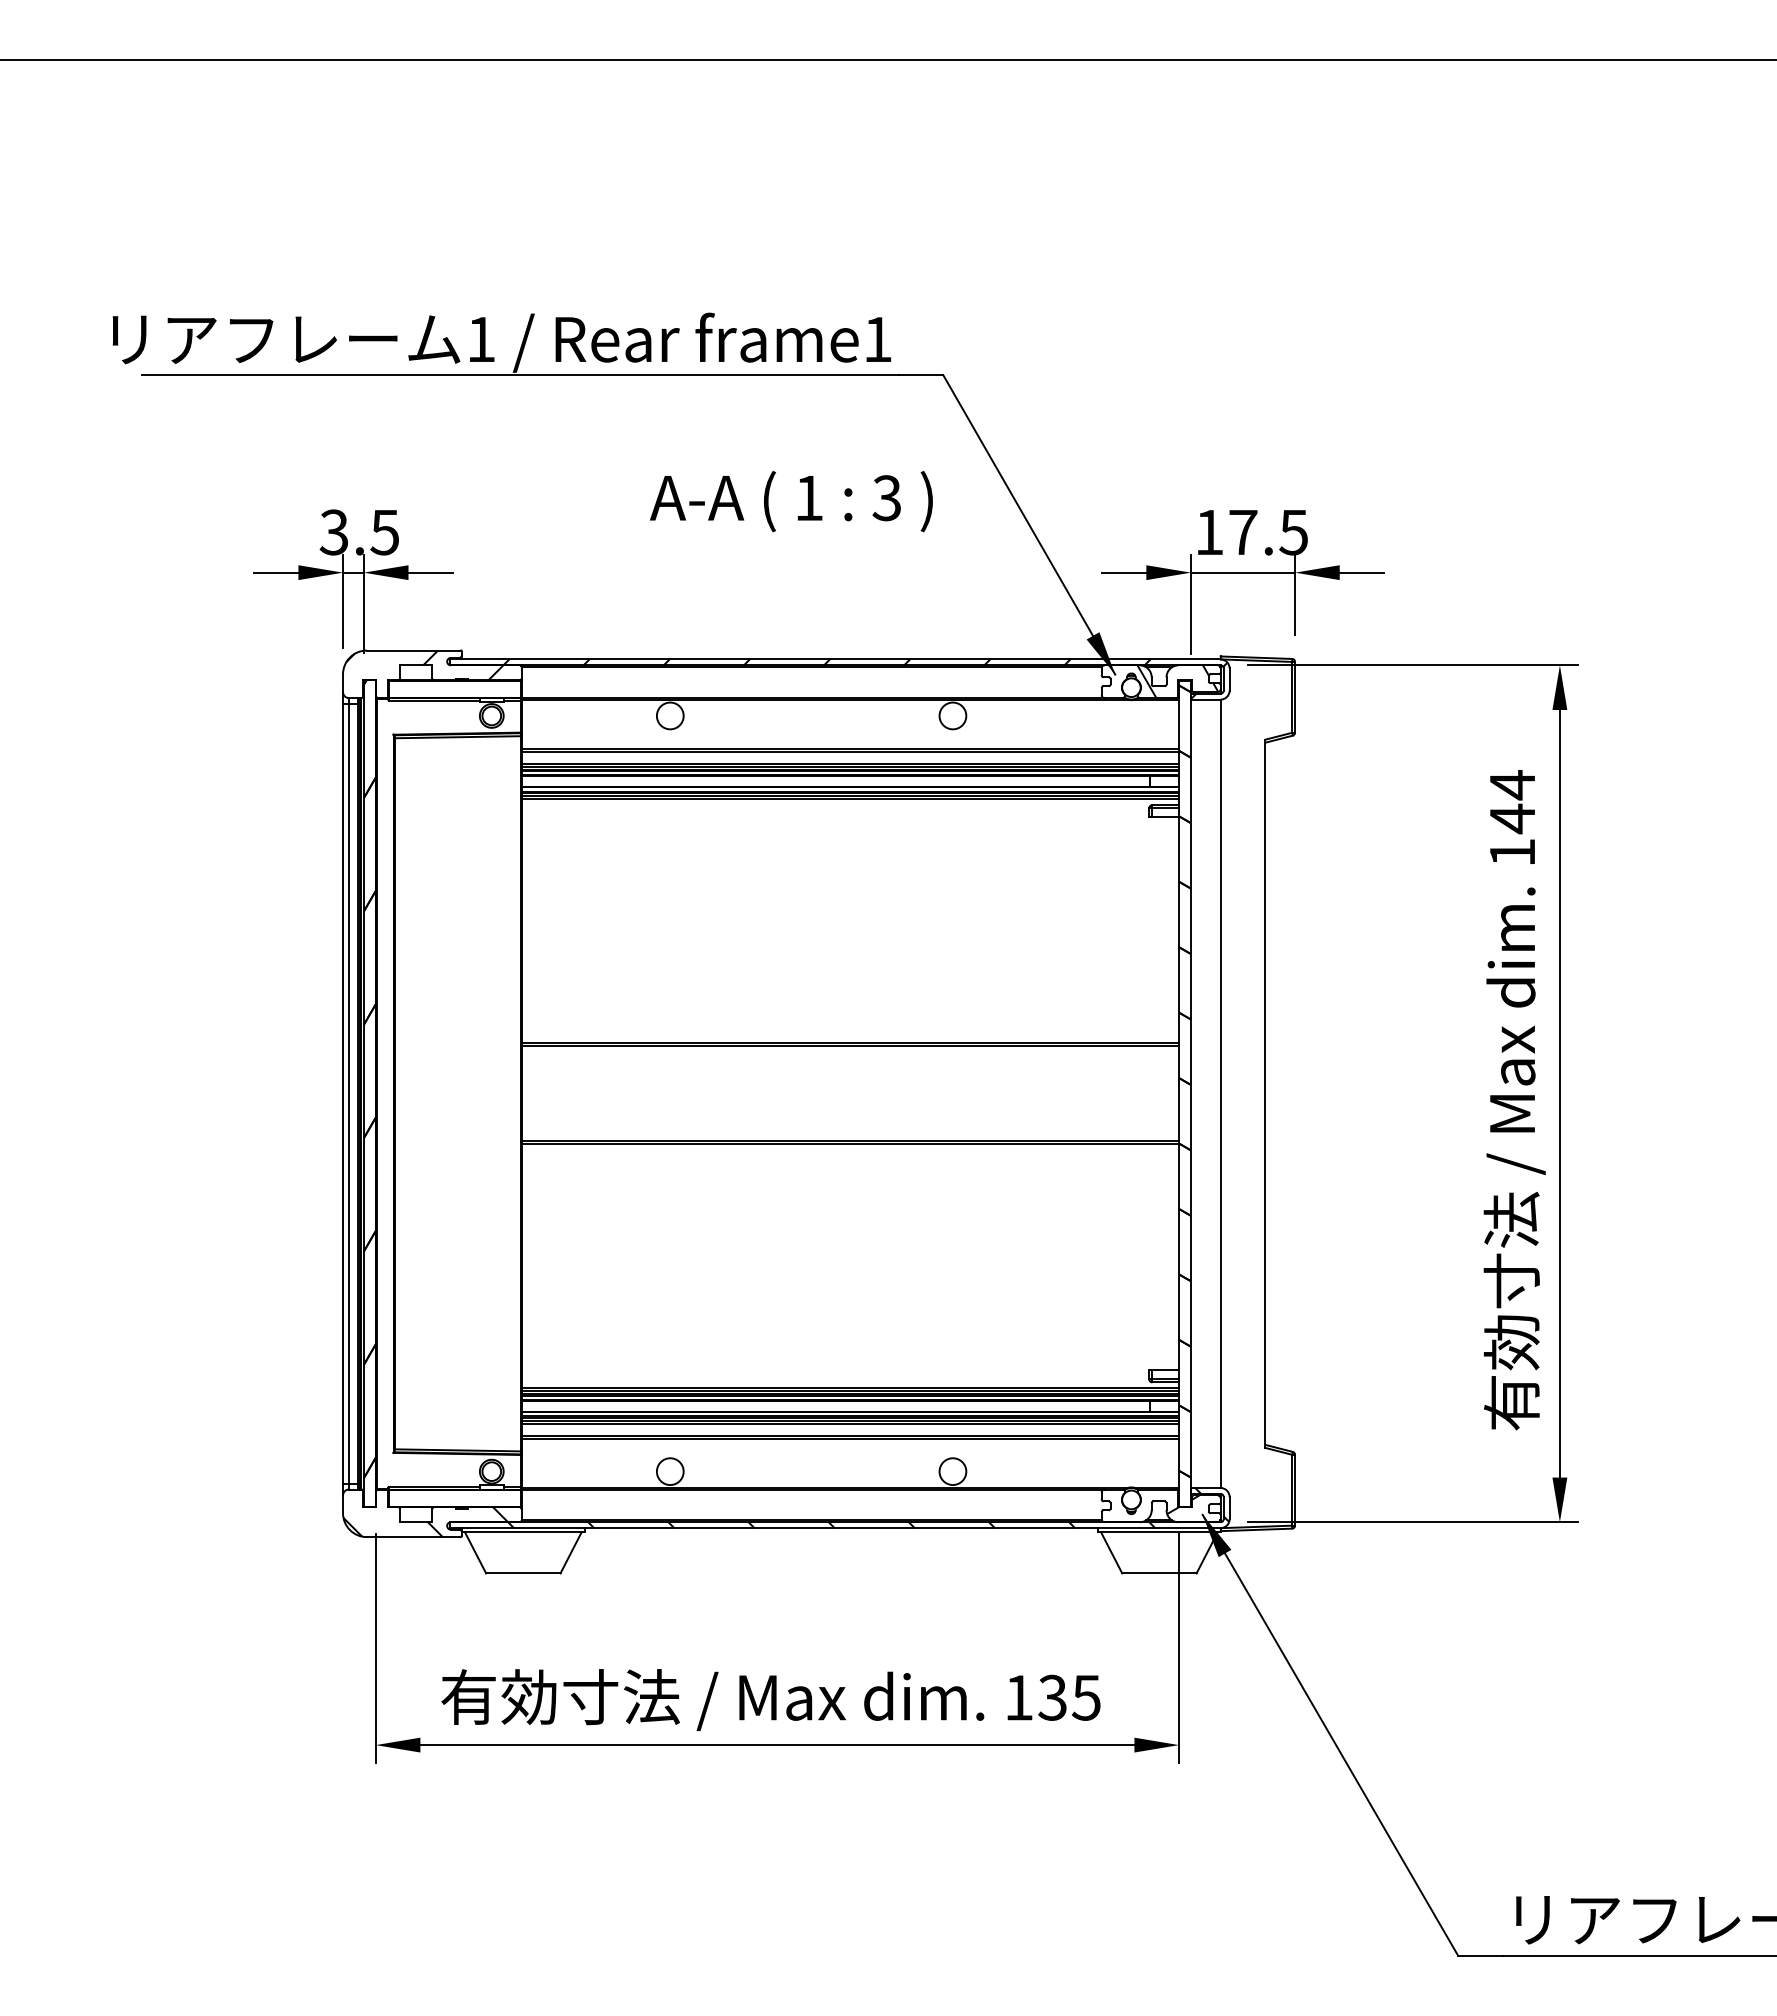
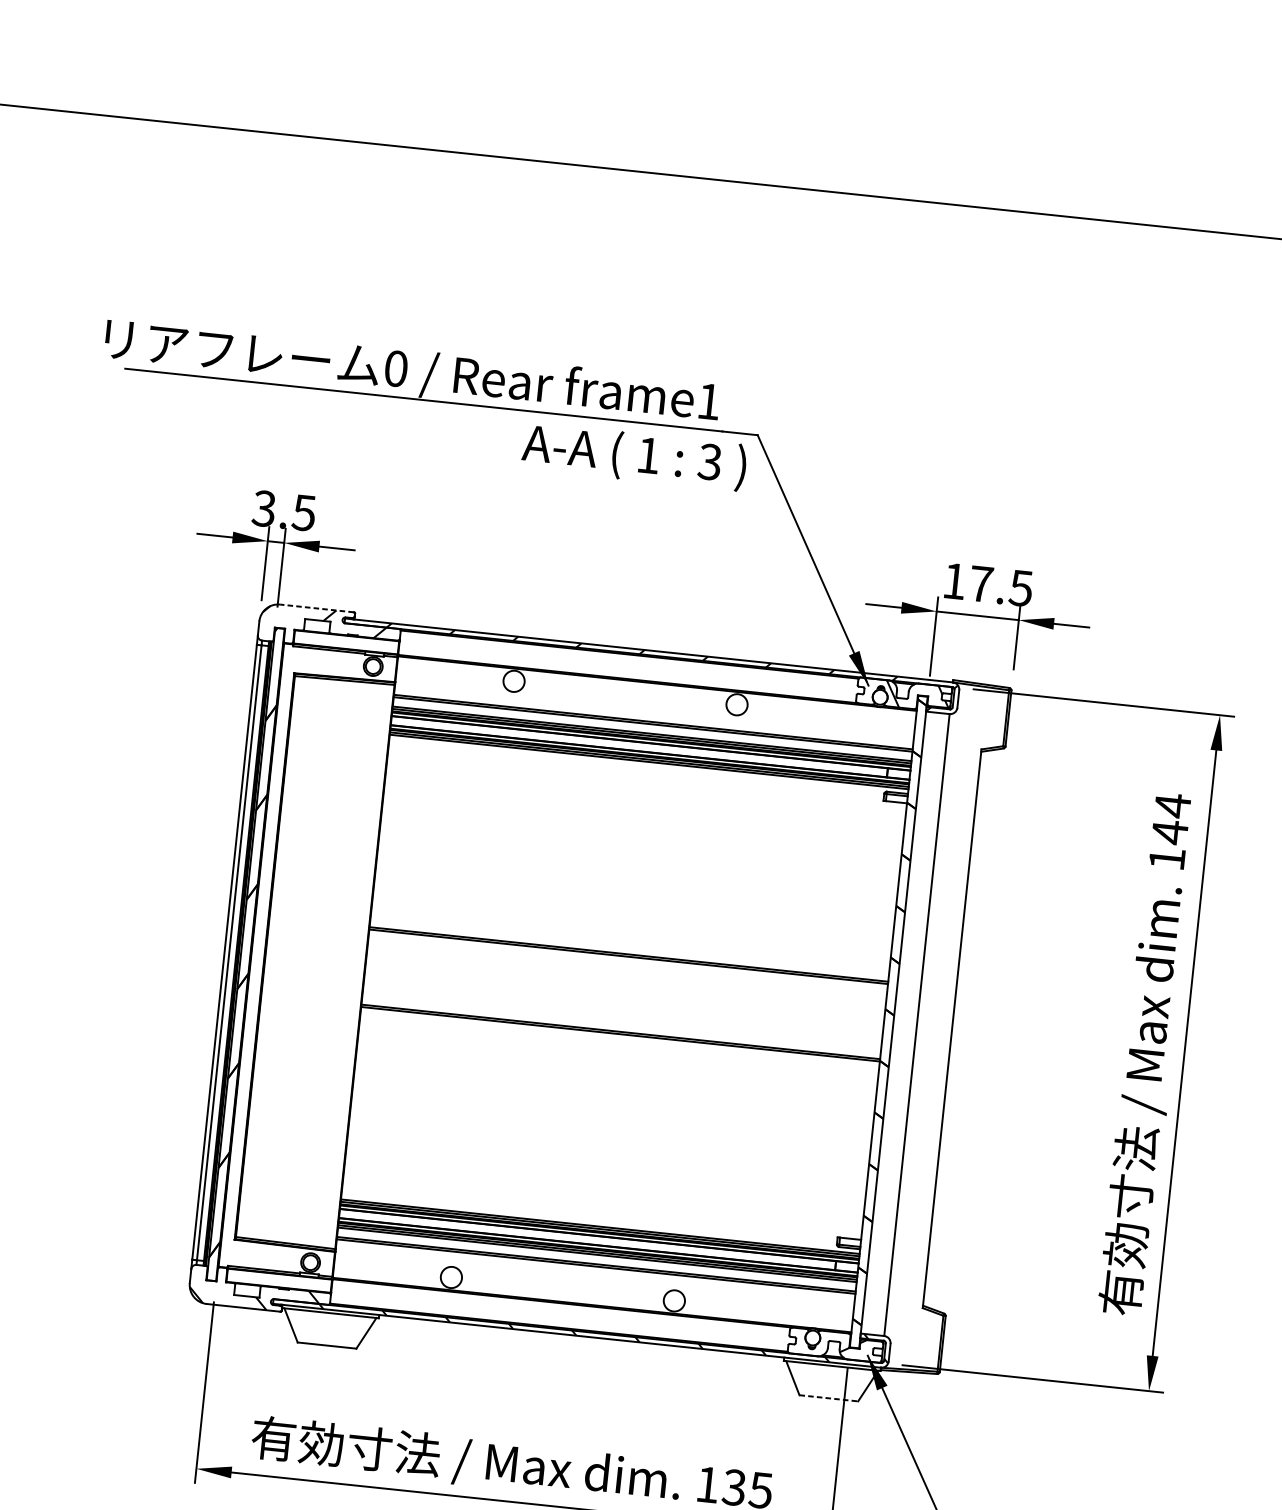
text: (481, 339) -> (396, 368), 1 -> 0
text: (791, 501) -> (634, 456), moved
line: (413, 650) -> (316, 608), solid -> dashed
line: (1159, 1573) -> (828, 1398), solid -> dashed

